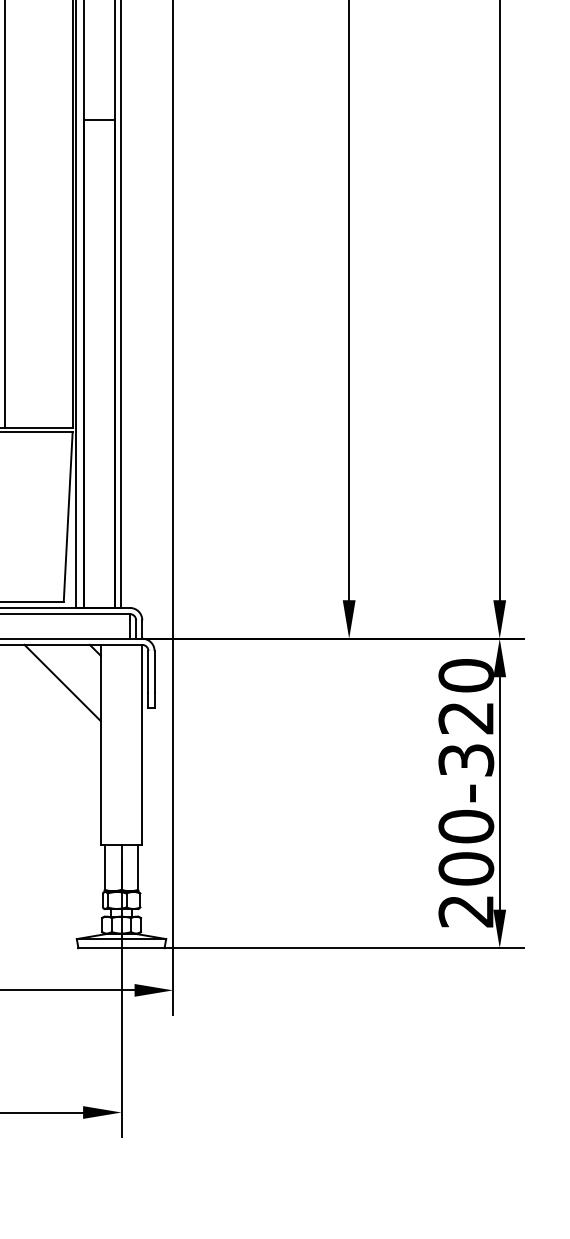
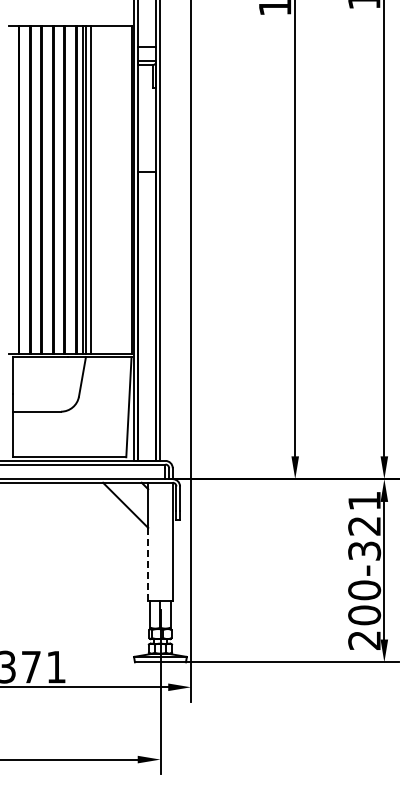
text: (466, 674) -> (364, 500), 200-320 -> 200-321
line: (101, 782) -> (148, 564), solid -> dashed

